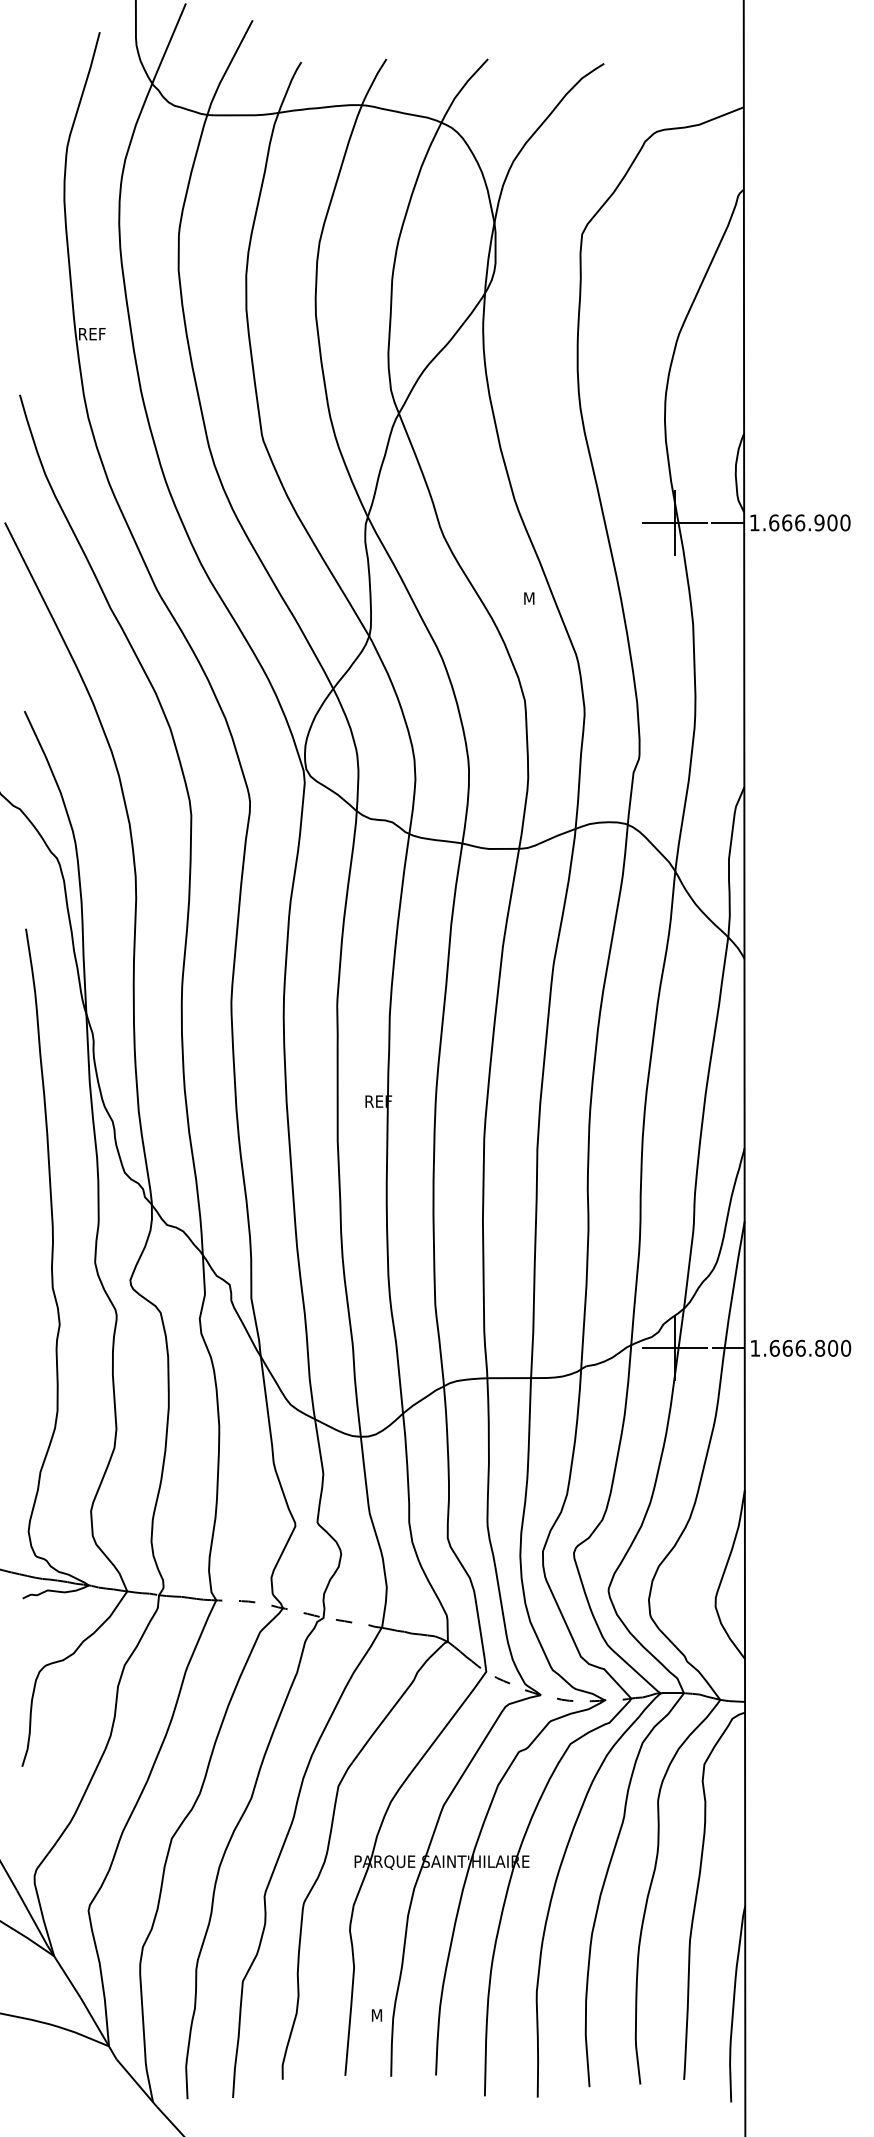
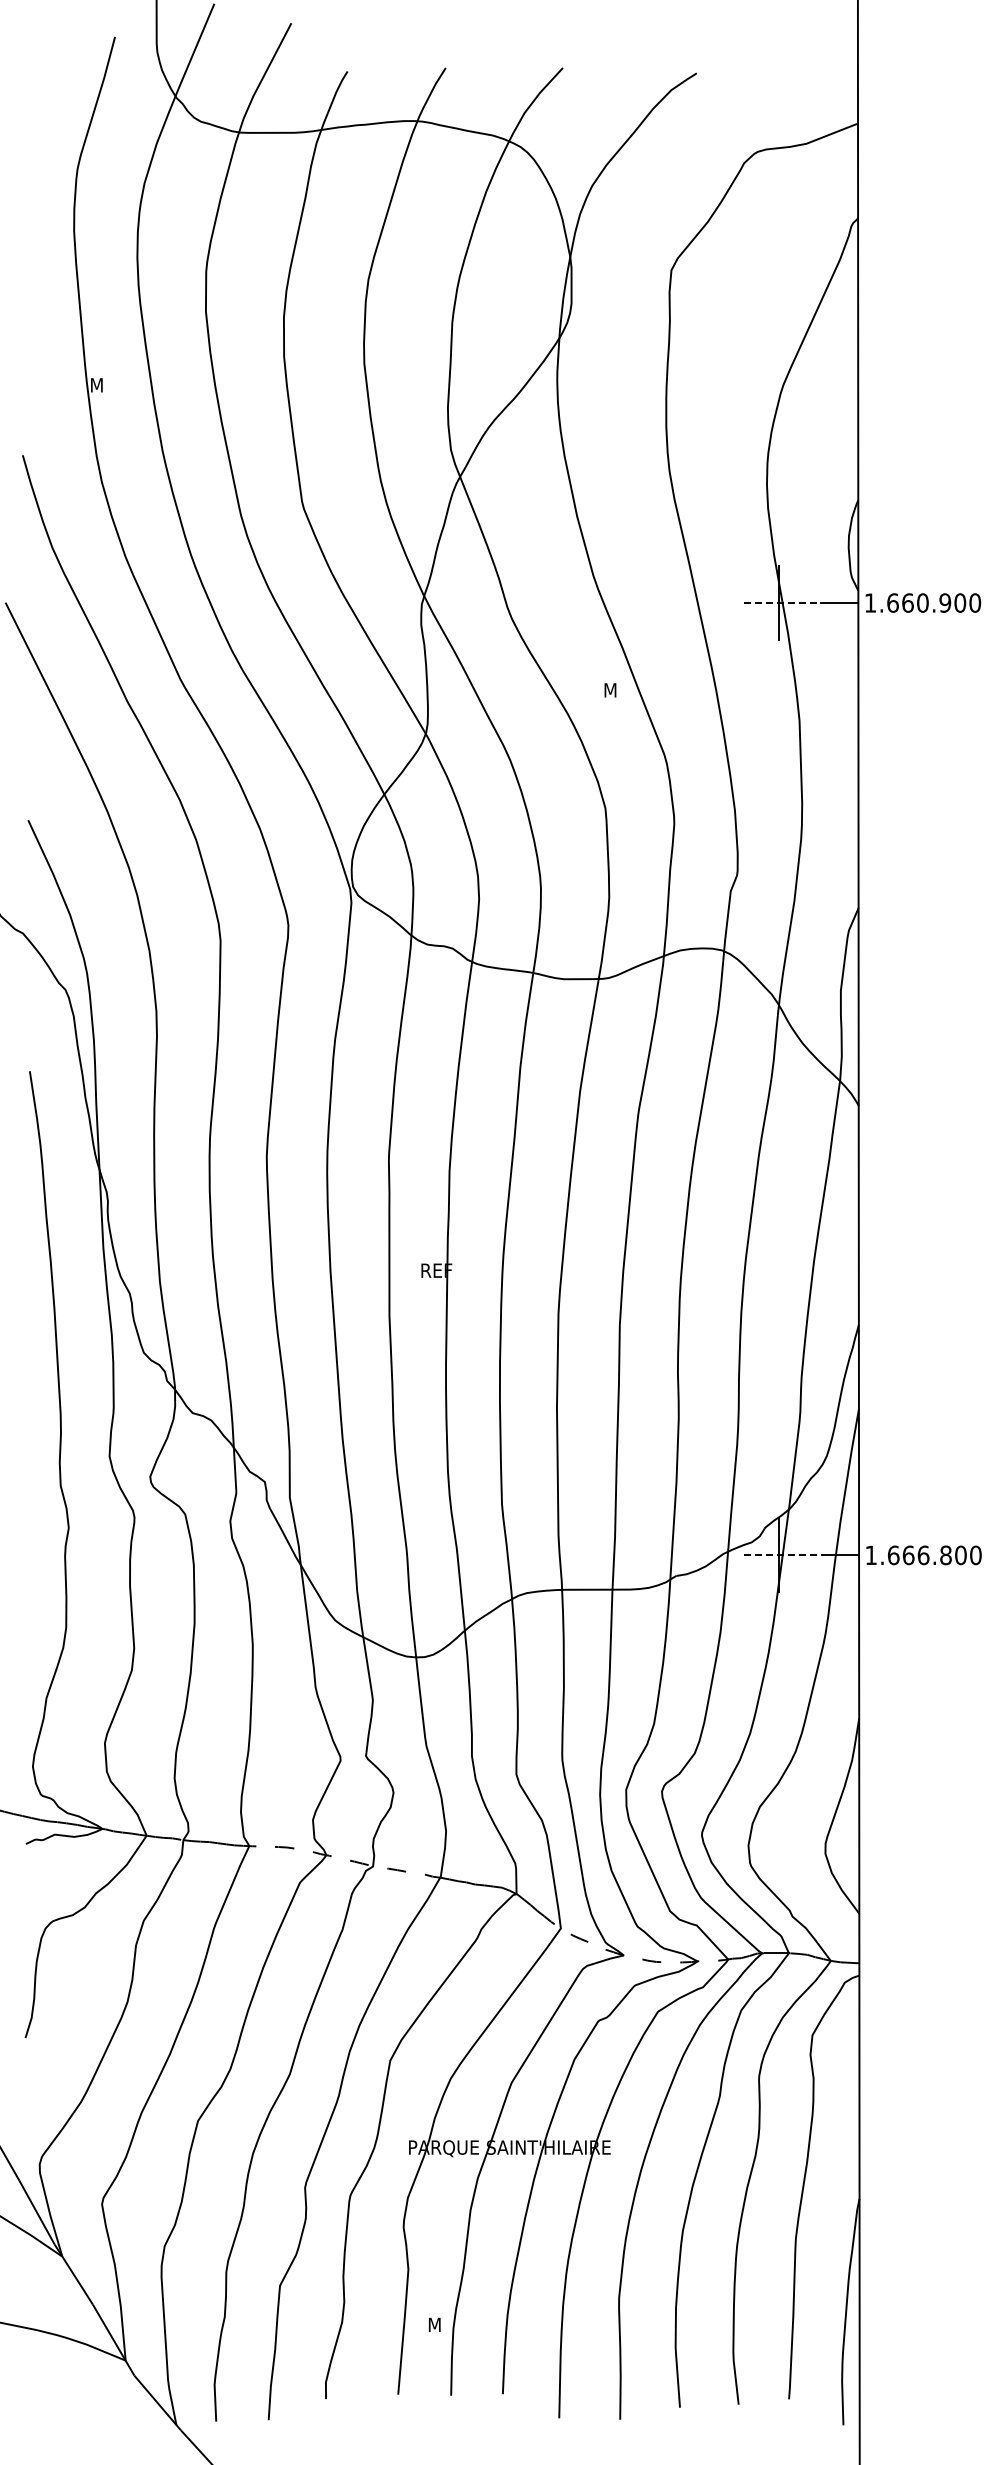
text: (92, 334) -> (106, 385), REF -> M
text: (799, 522) -> (922, 602), 1.666.900 -> 1.660.900
line: (674, 523) -> (778, 603), solid -> dashed
line: (674, 1348) -> (778, 1555), solid -> dashed

